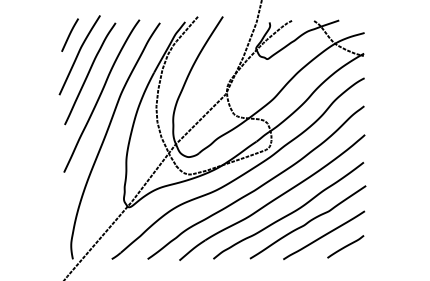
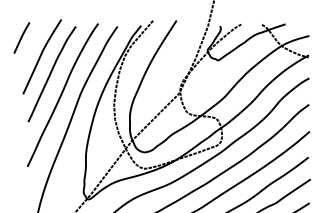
line: (69, 34) -> (21, 37), moved

